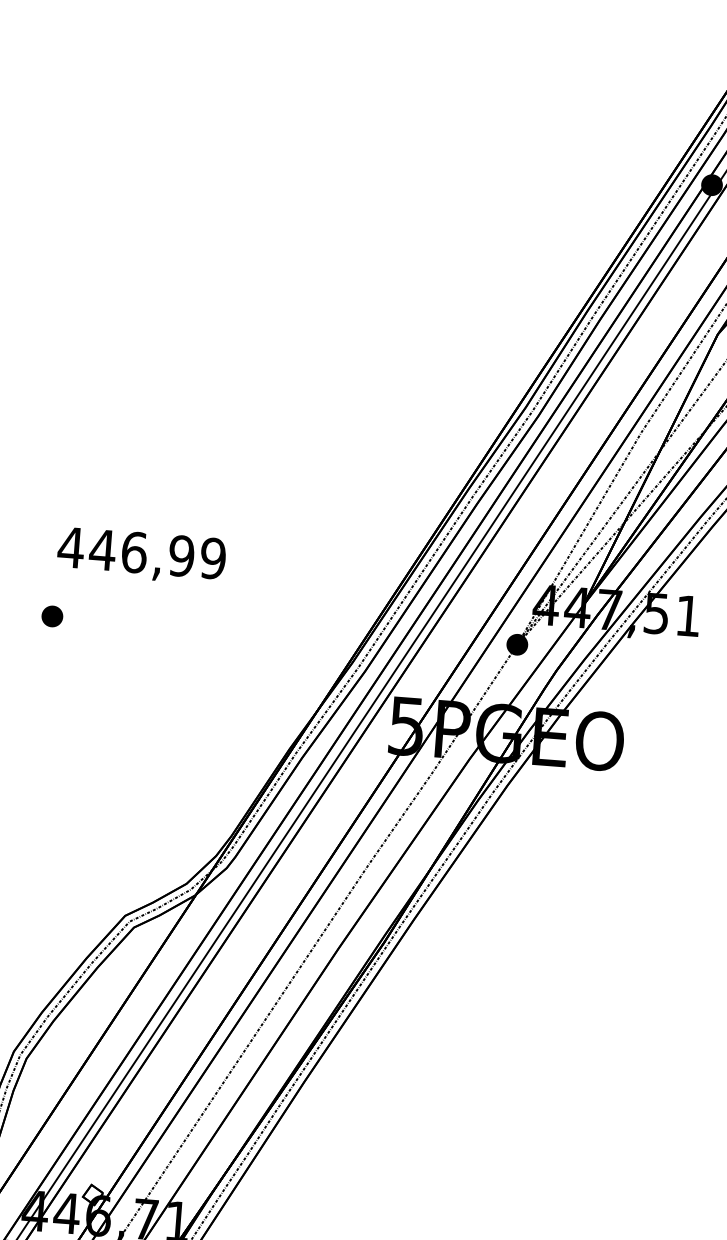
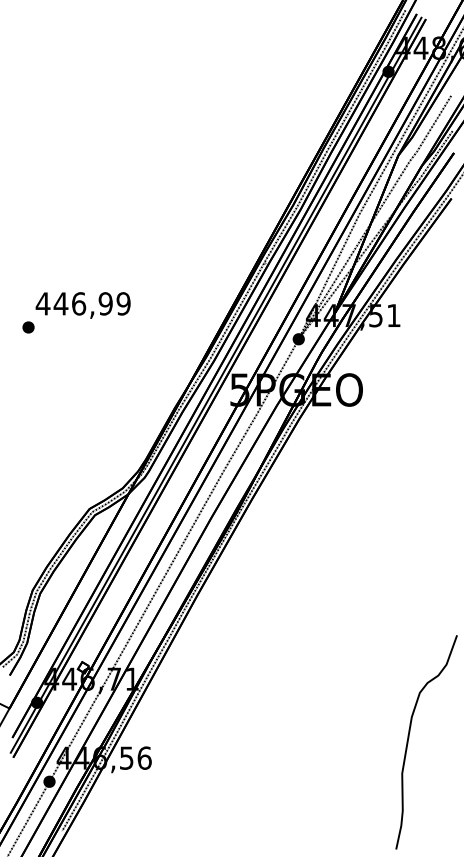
part: (52, 616) -> (28, 327), moved

